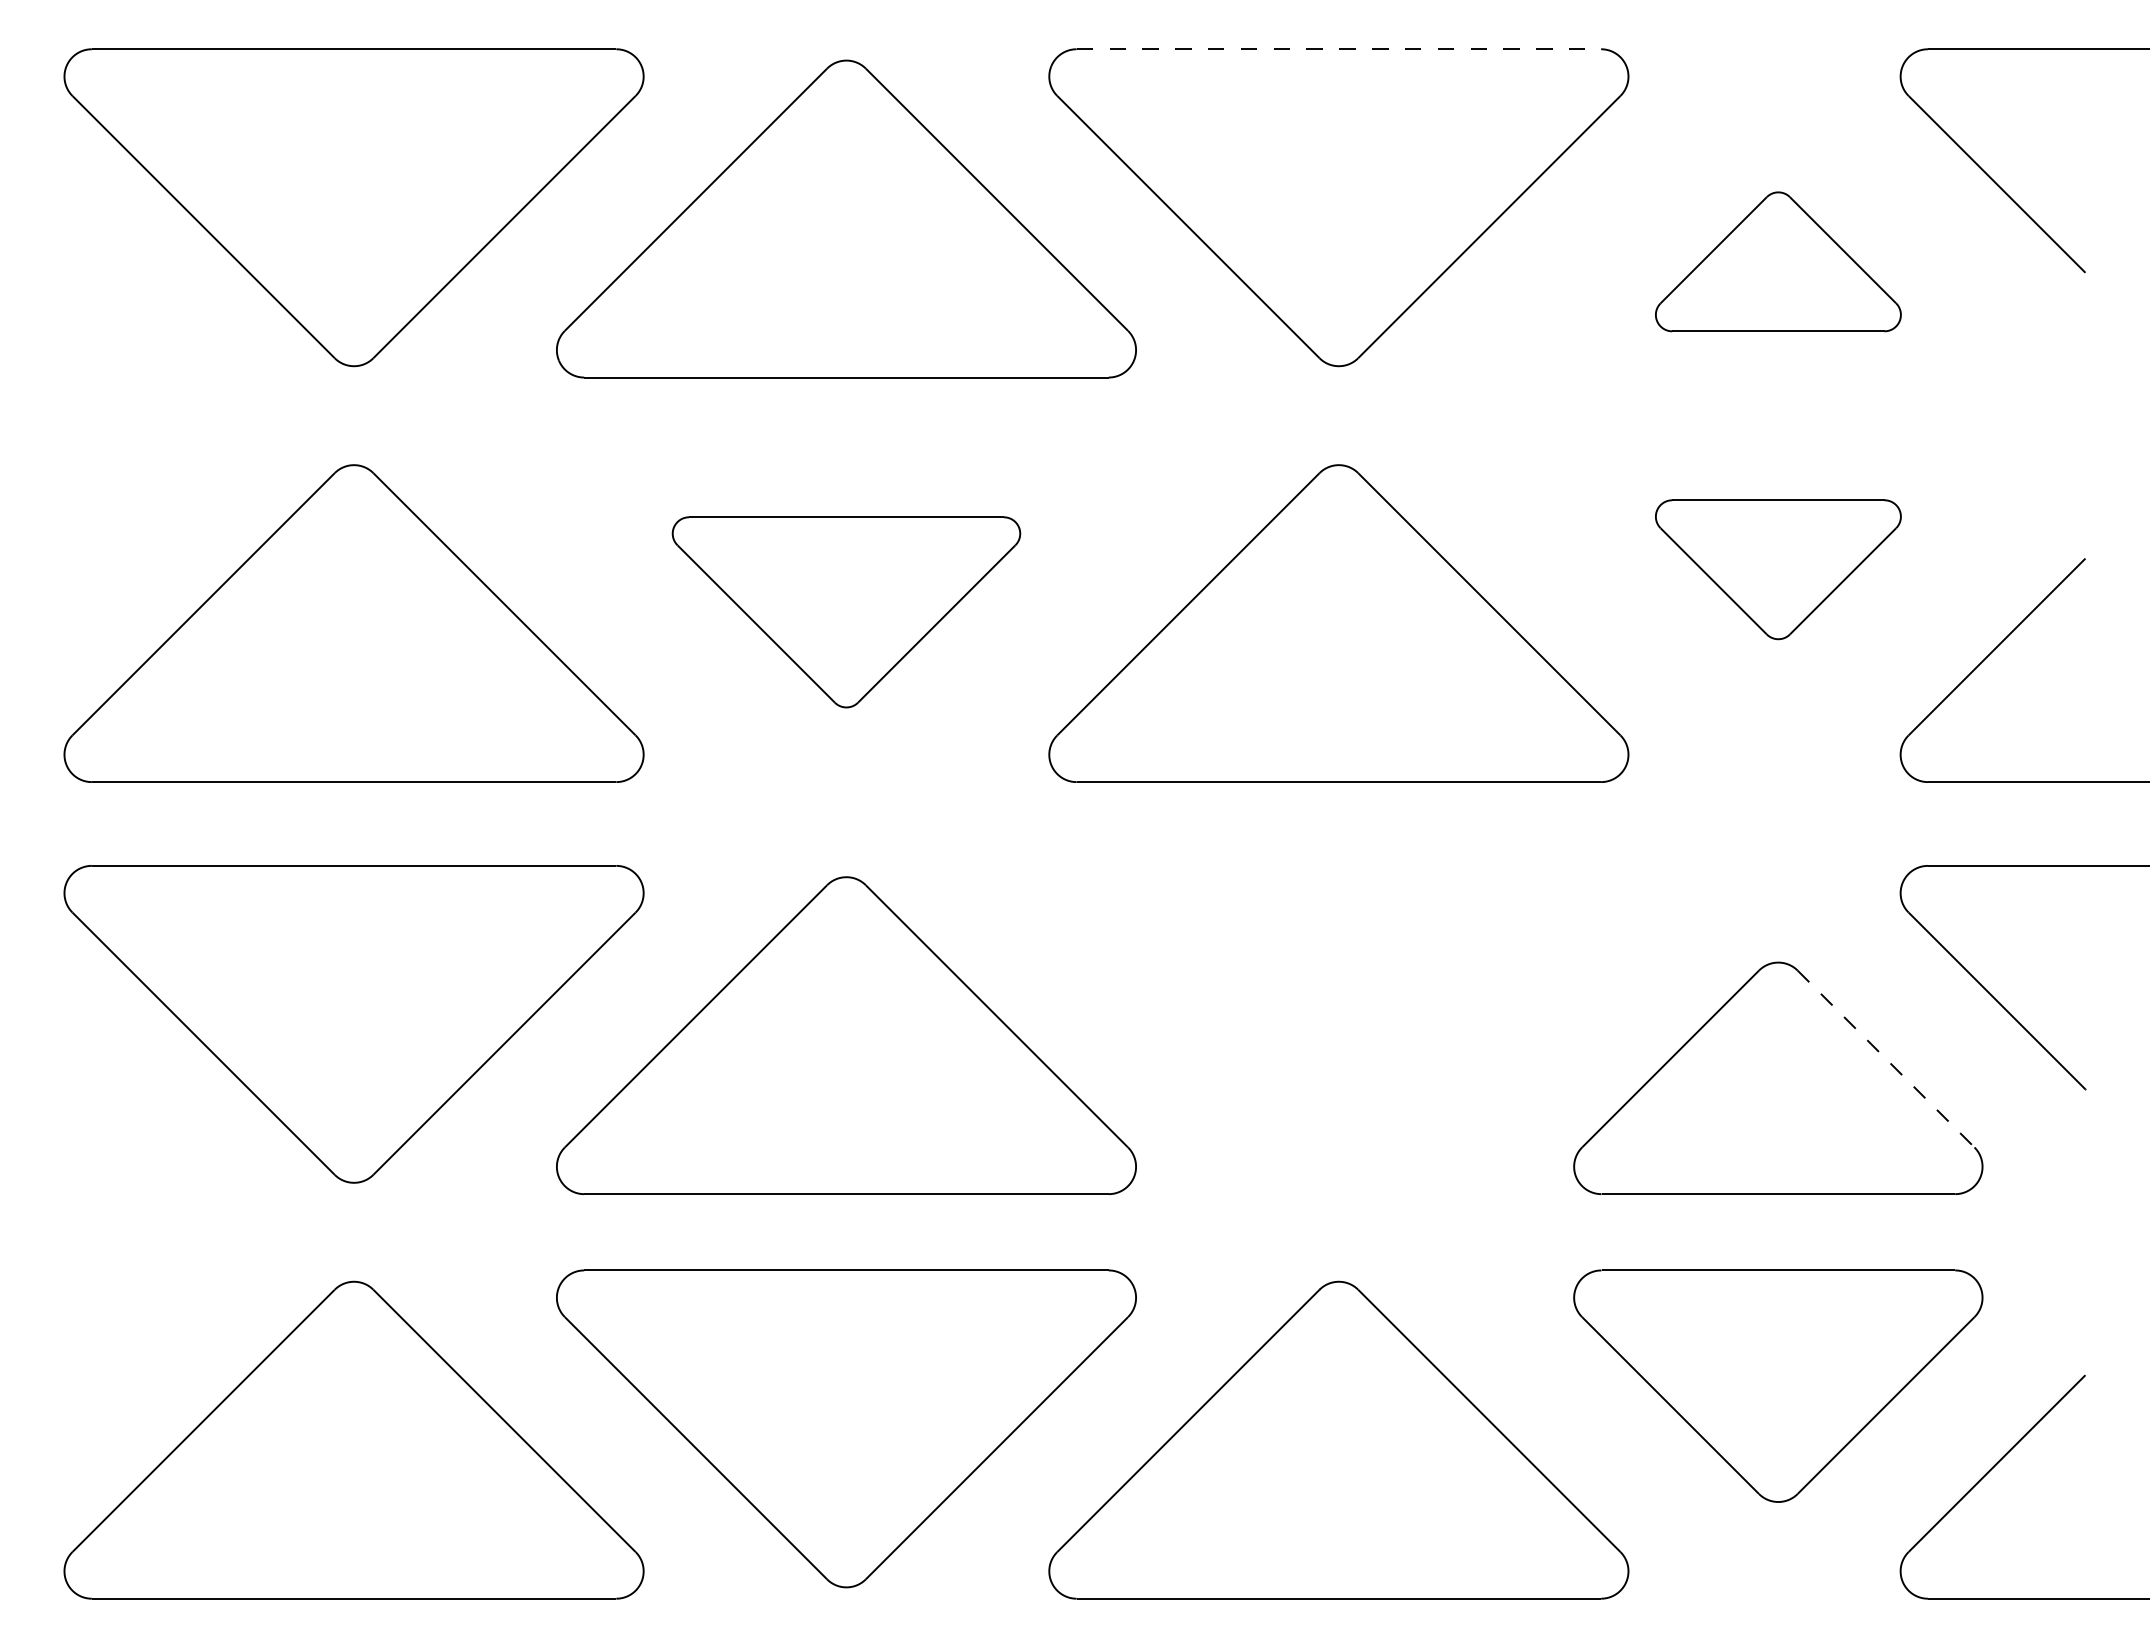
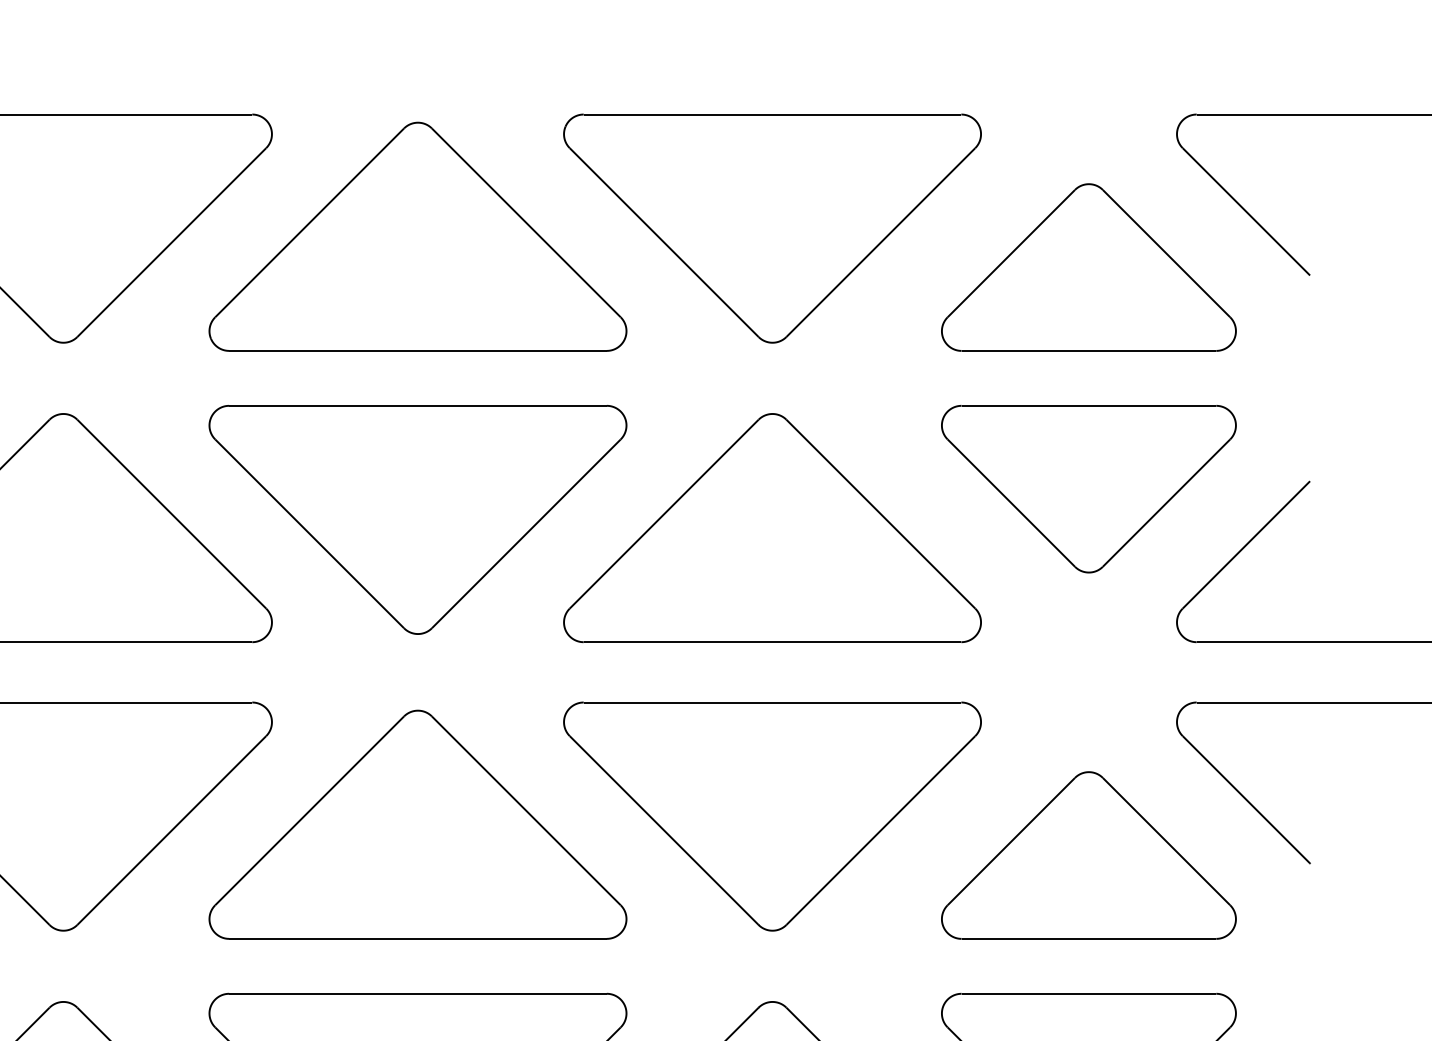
line: (1339, 49) -> (772, 114), dashed -> solid
part: (1778, 261) -> (1089, 267), size x1.67
part: (1778, 569) -> (1089, 489), size x1.67
part: (846, 612) -> (418, 520), size x1.67
part: (1338, 1024) -> (772, 816), added
line: (1886, 1059) -> (1166, 841), dashed -> solid

